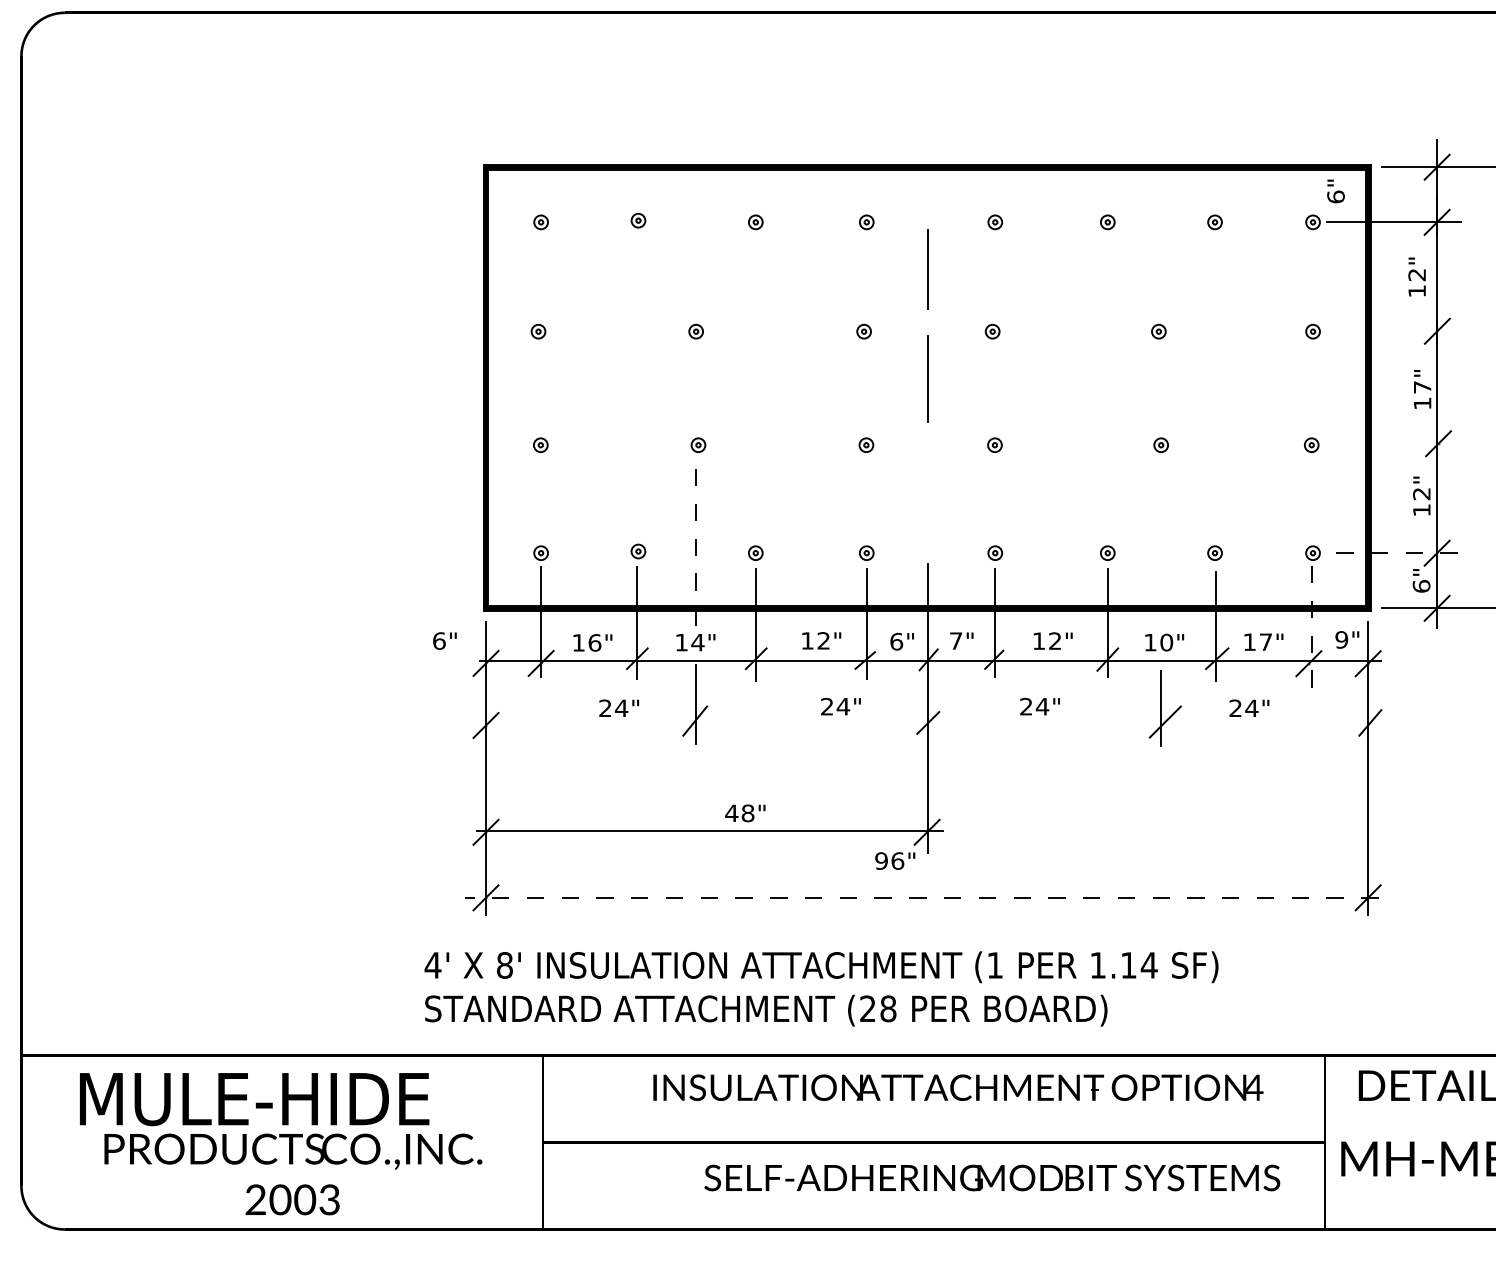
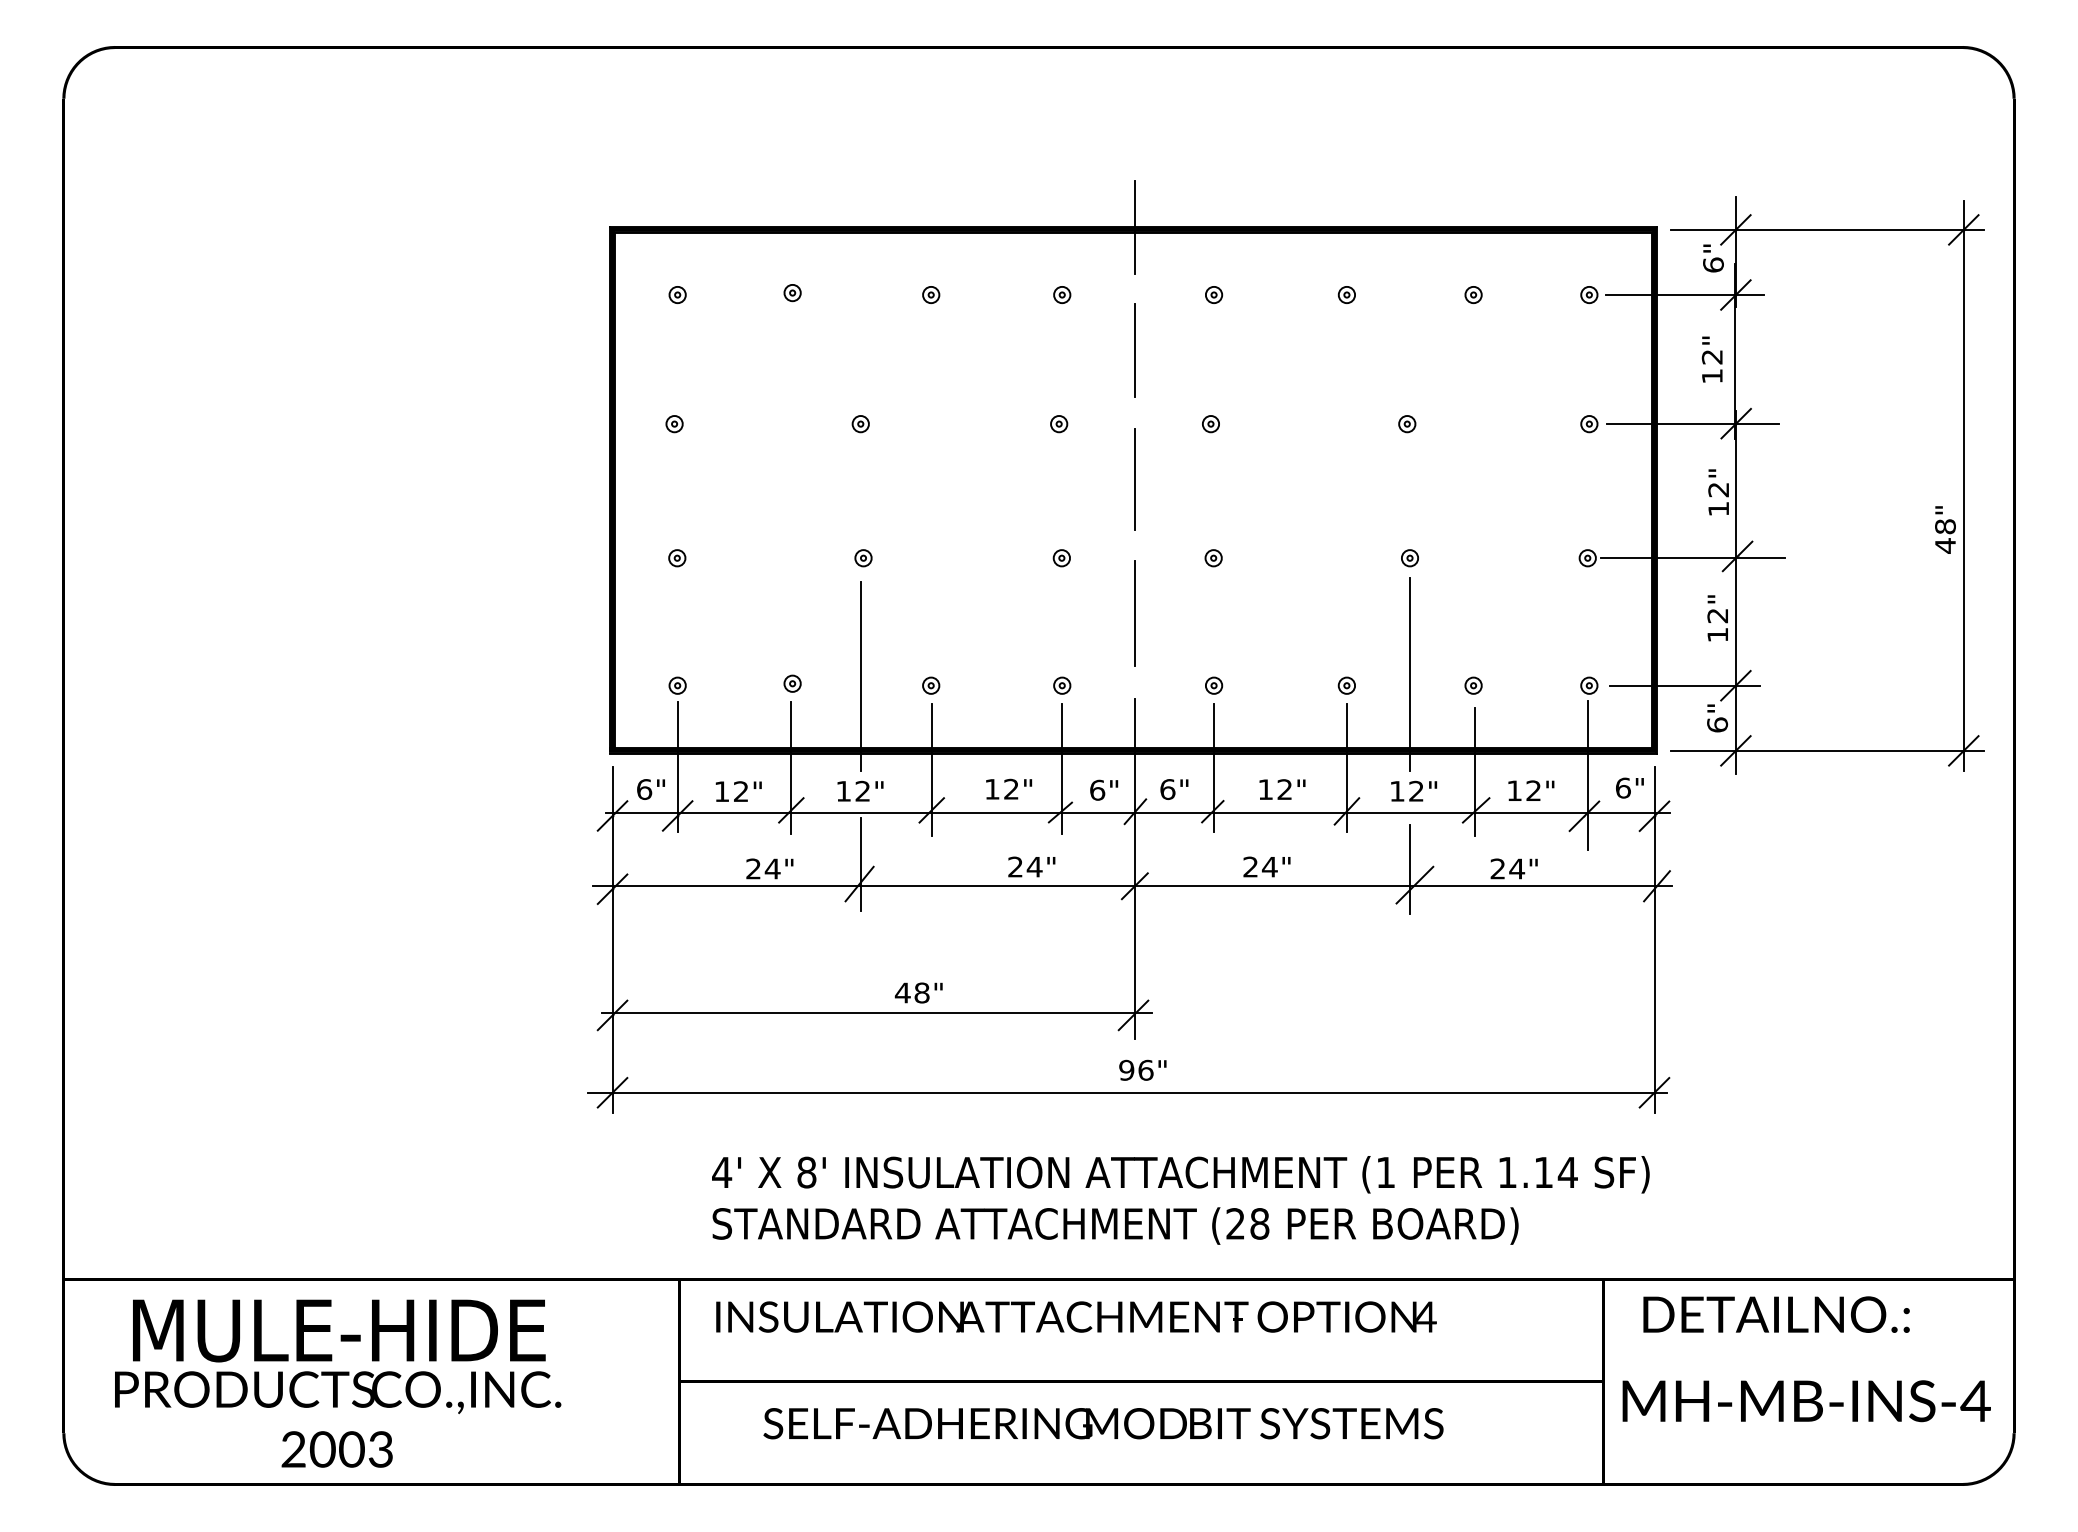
line: (927, 164) -> (1134, 226), added
text: (1336, 191) -> (1713, 258), moved
line: (1400, 331) -> (1692, 423), added
text: (1422, 387) -> (1718, 489), 17" -> 12"
line: (1401, 445) -> (1693, 558), added
line: (927, 491) -> (1134, 612), added
line: (1161, 543) -> (1410, 674), added
line: (695, 545) -> (860, 676), dashed -> solid
line: (1393, 552) -> (1684, 685), dashed -> solid
line: (1311, 629) -> (1587, 775), dashed -> solid
text: (1341, 639) -> (1622, 787), 9" -> 6"
text: (444, 641) -> (650, 789), moved
text: (697, 641) -> (862, 790), 14" -> 12"
text: (955, 641) -> (1167, 789), 7" -> 6"
text: (1166, 641) -> (1416, 790), 10" -> 12"
text: (1265, 641) -> (1533, 790), 17" -> 12"
text: (594, 642) -> (740, 791), 16" -> 12"
line: (926, 723) -> (1132, 886), added
text: (894, 860) -> (1142, 1069), moved
line: (921, 897) -> (1126, 1092), dashed -> solid
text: (821, 989) -> (1180, 1200), moved
text: (958, 1087) -> (1076, 1316), moved
text: (293, 1174) -> (338, 1419), moved
text: (992, 1177) -> (1103, 1423), moved

